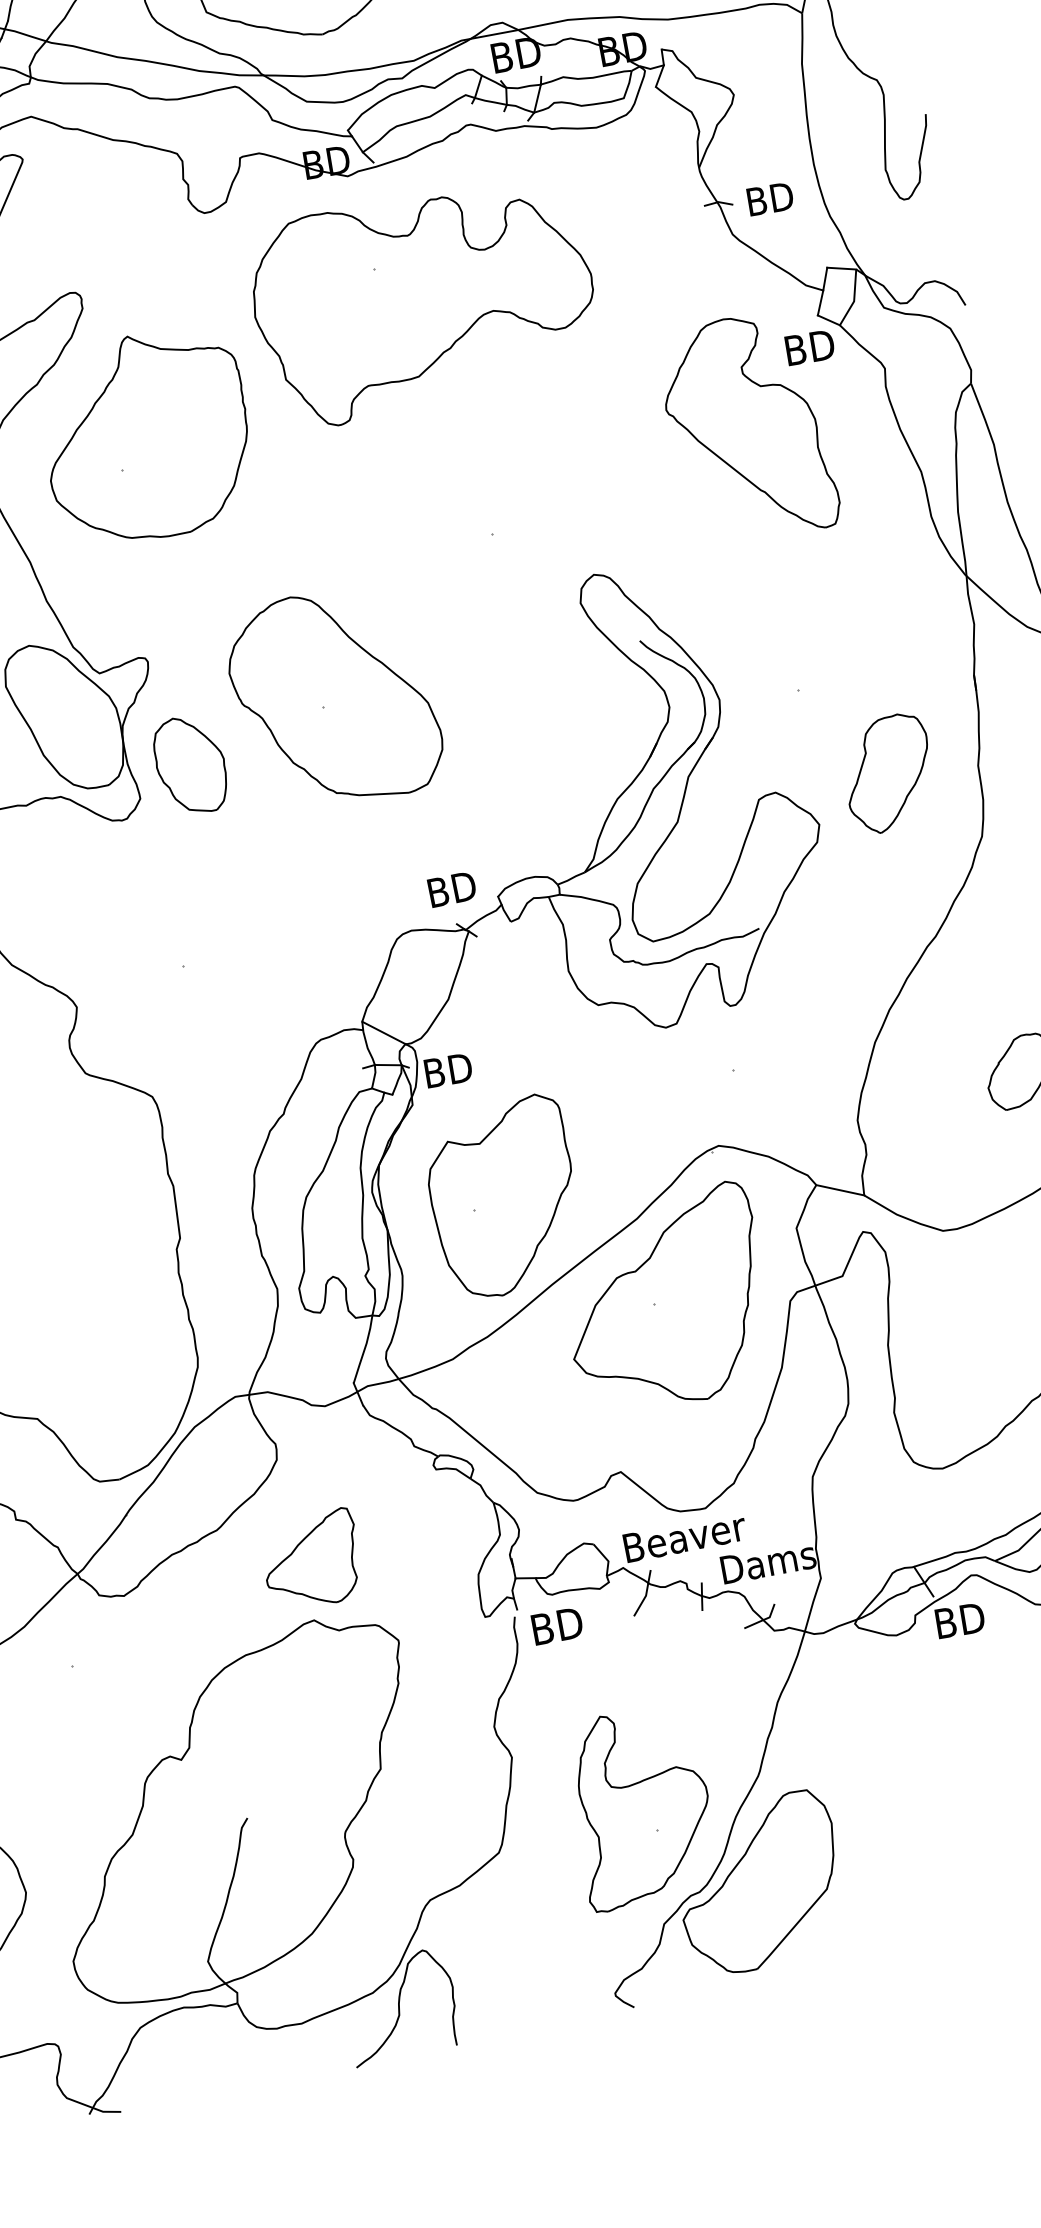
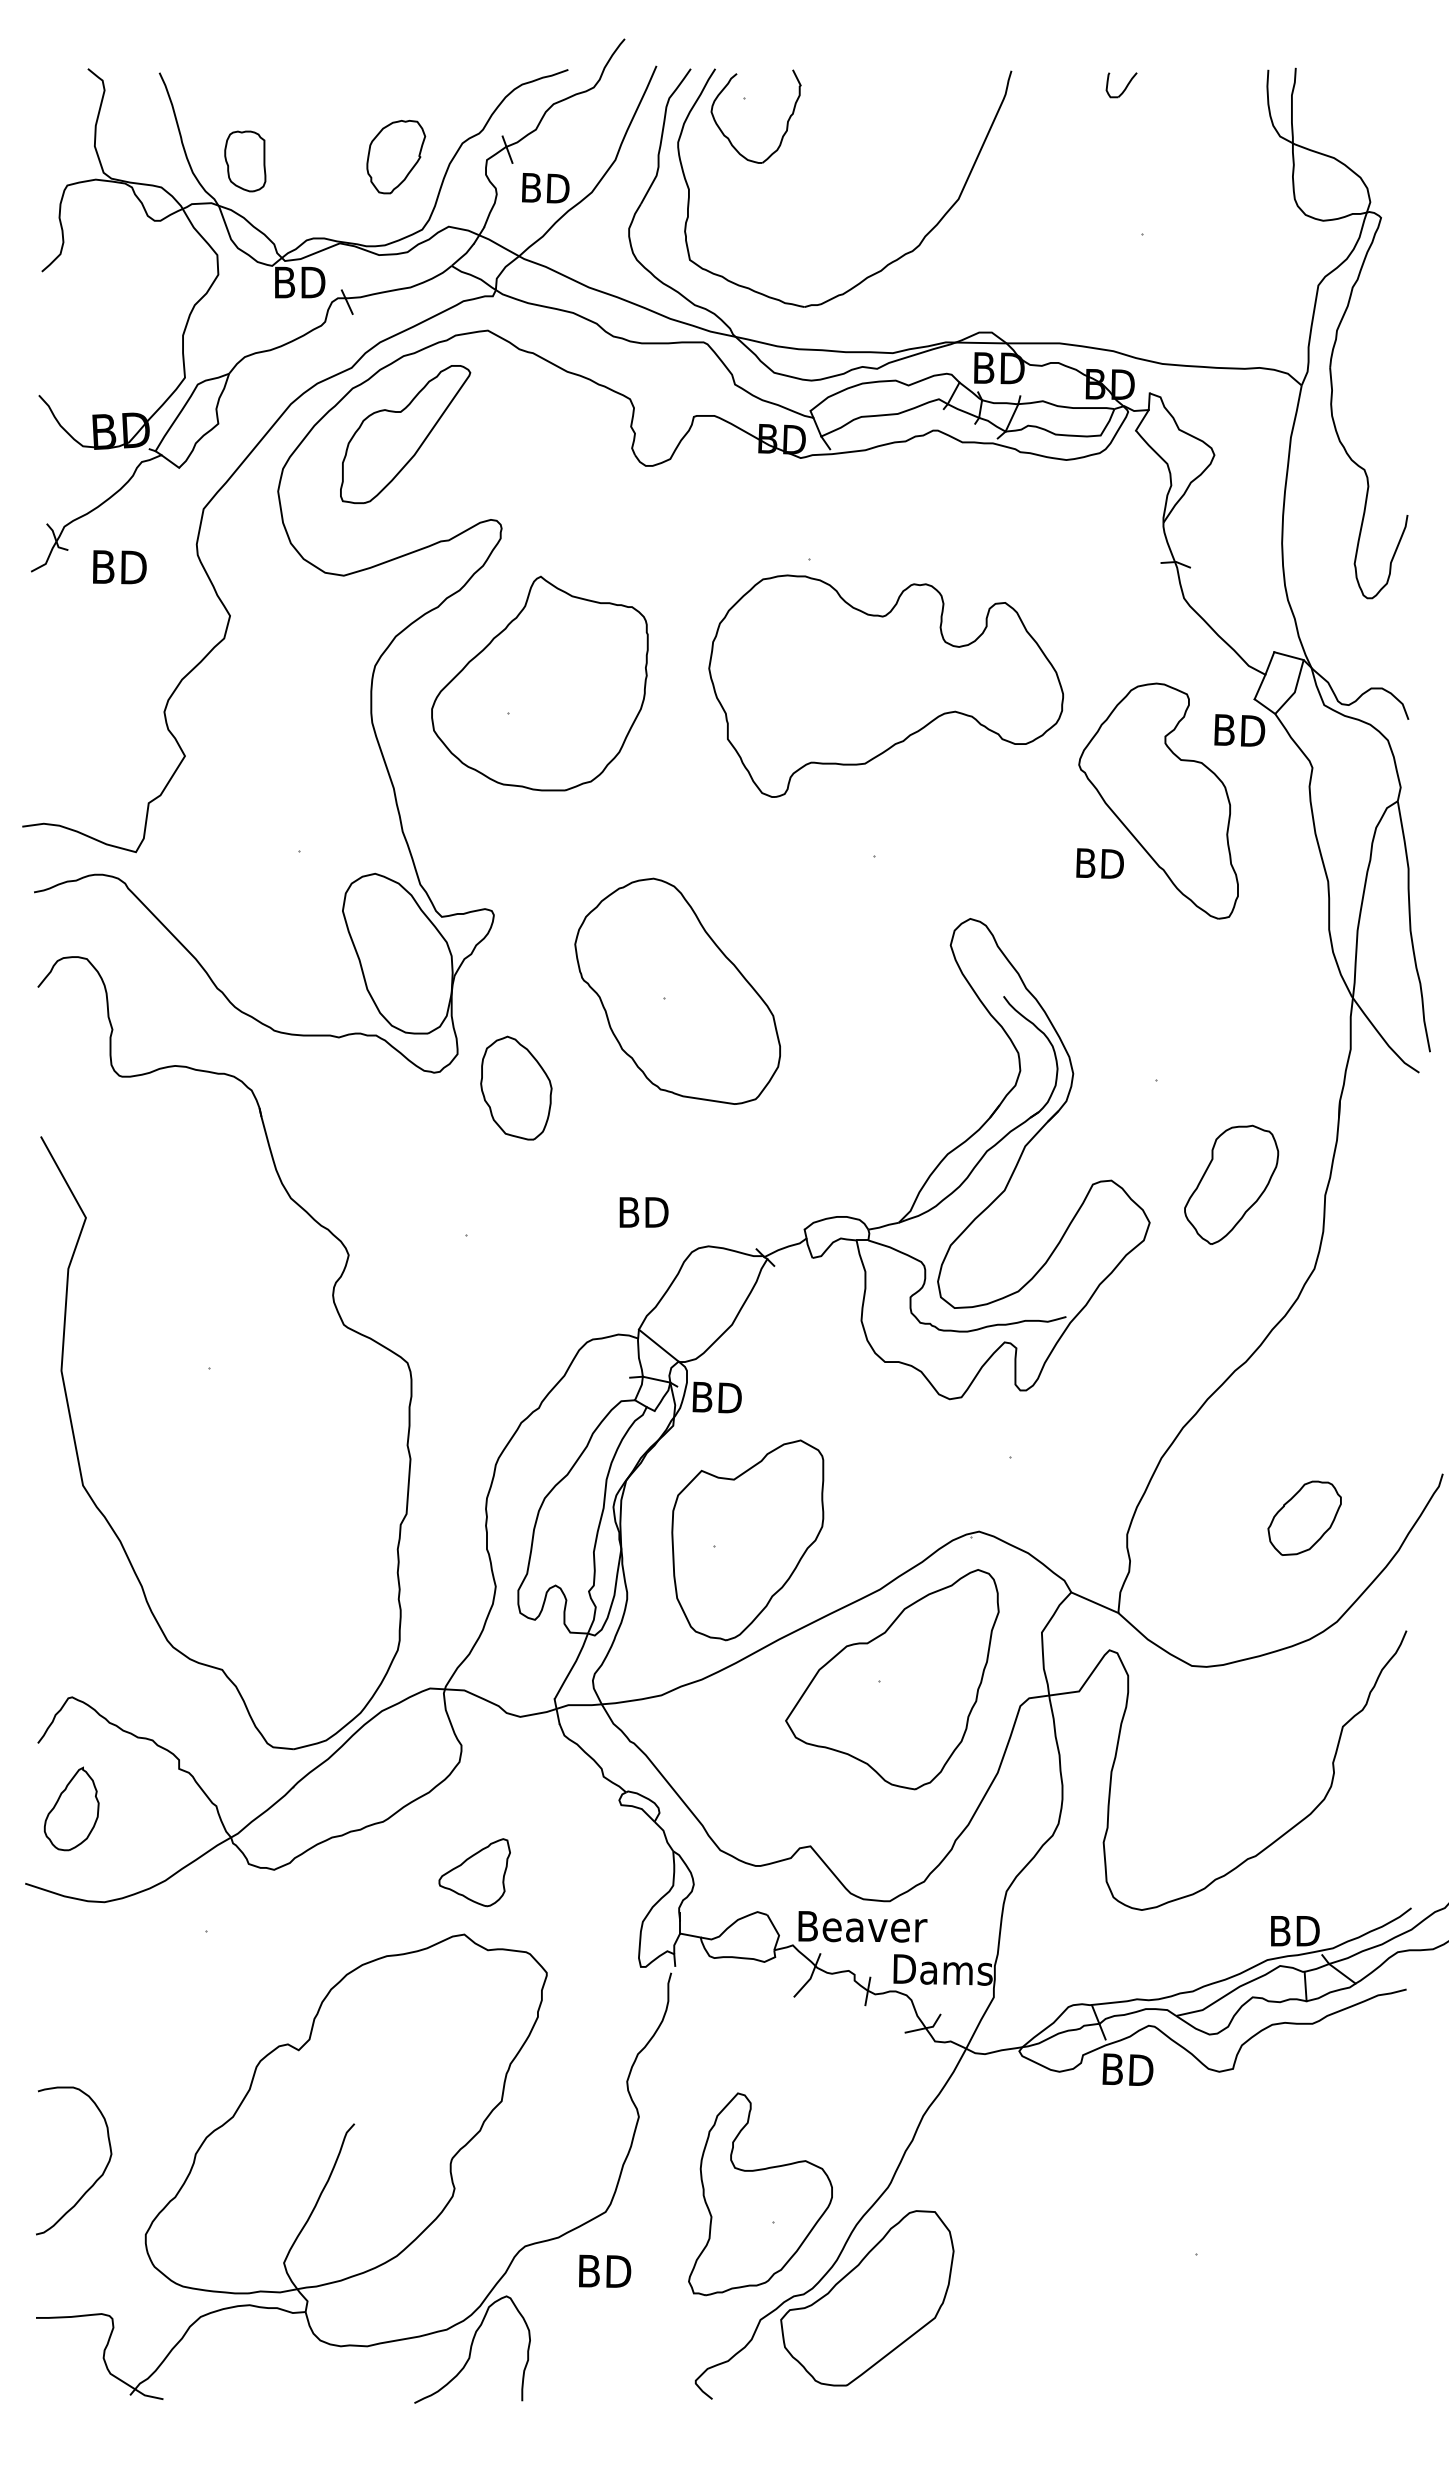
text: (769, 198) -> (1099, 863), moved
part: (423, 299) -> (885, 685), moved
part: (190, 764) -> (516, 1087), moved
text: (451, 889) -> (643, 1212), moved
part: (311, 1560) -> (474, 1872), size x0.7
text: (557, 1625) -> (605, 2270), moved

